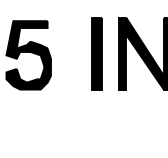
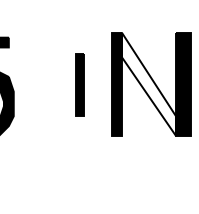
part: (96, 53) -> (79, 84), size x0.6
fill: (144, 53) -> (148, 84), removed

